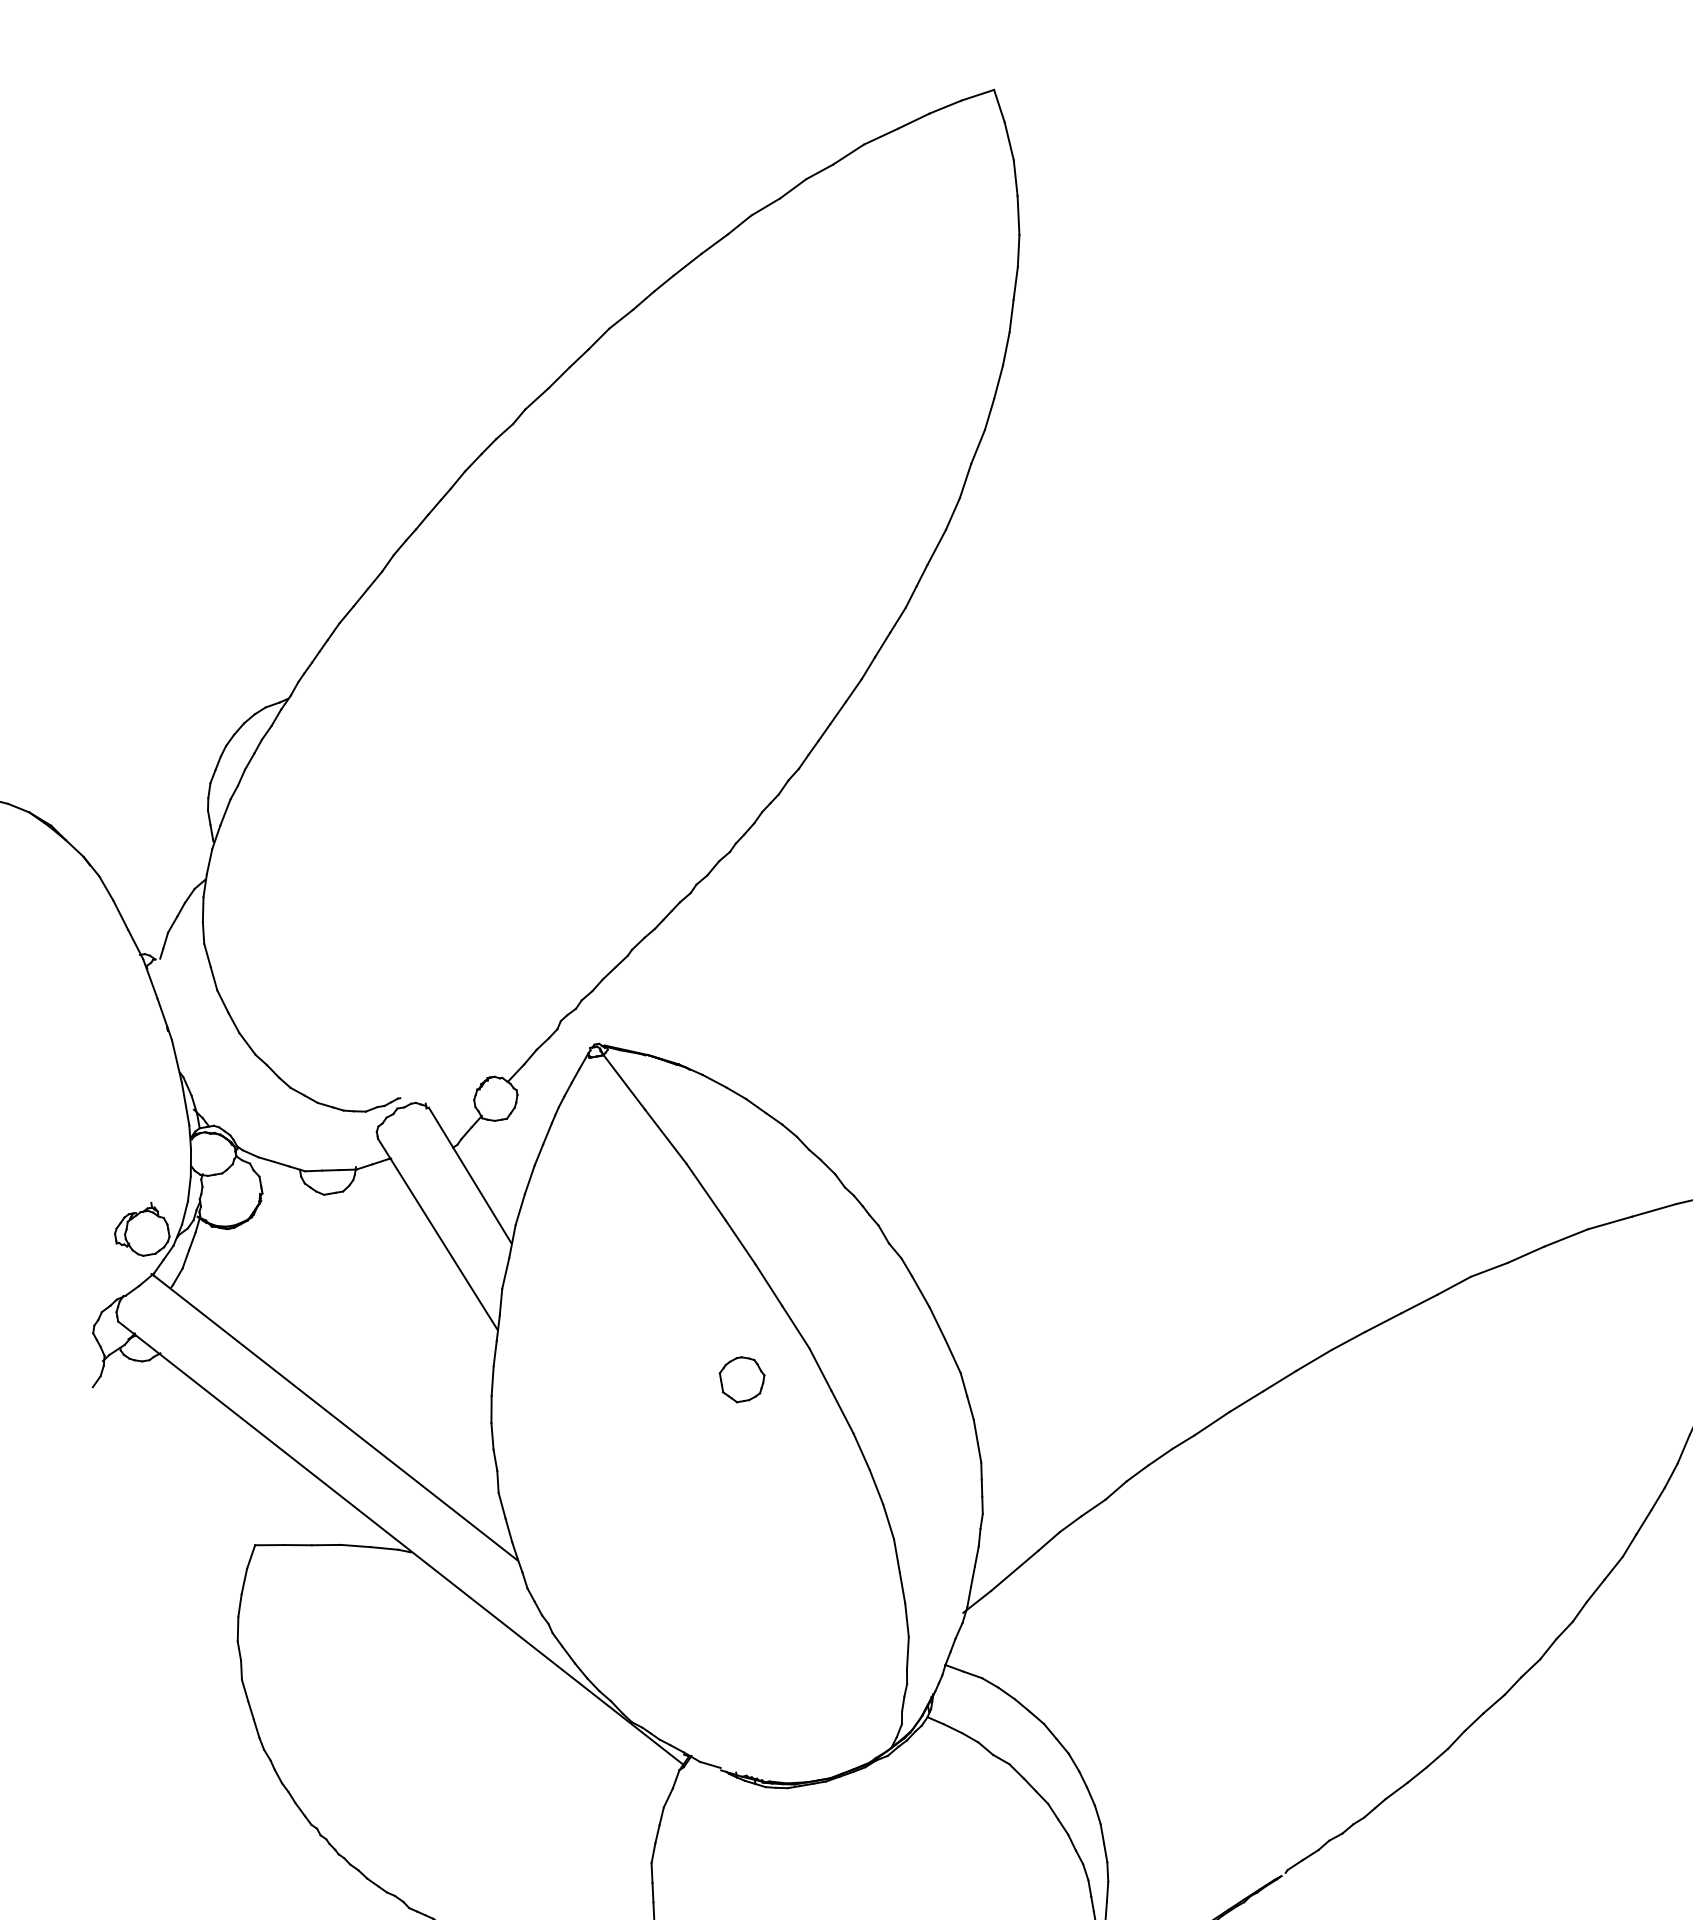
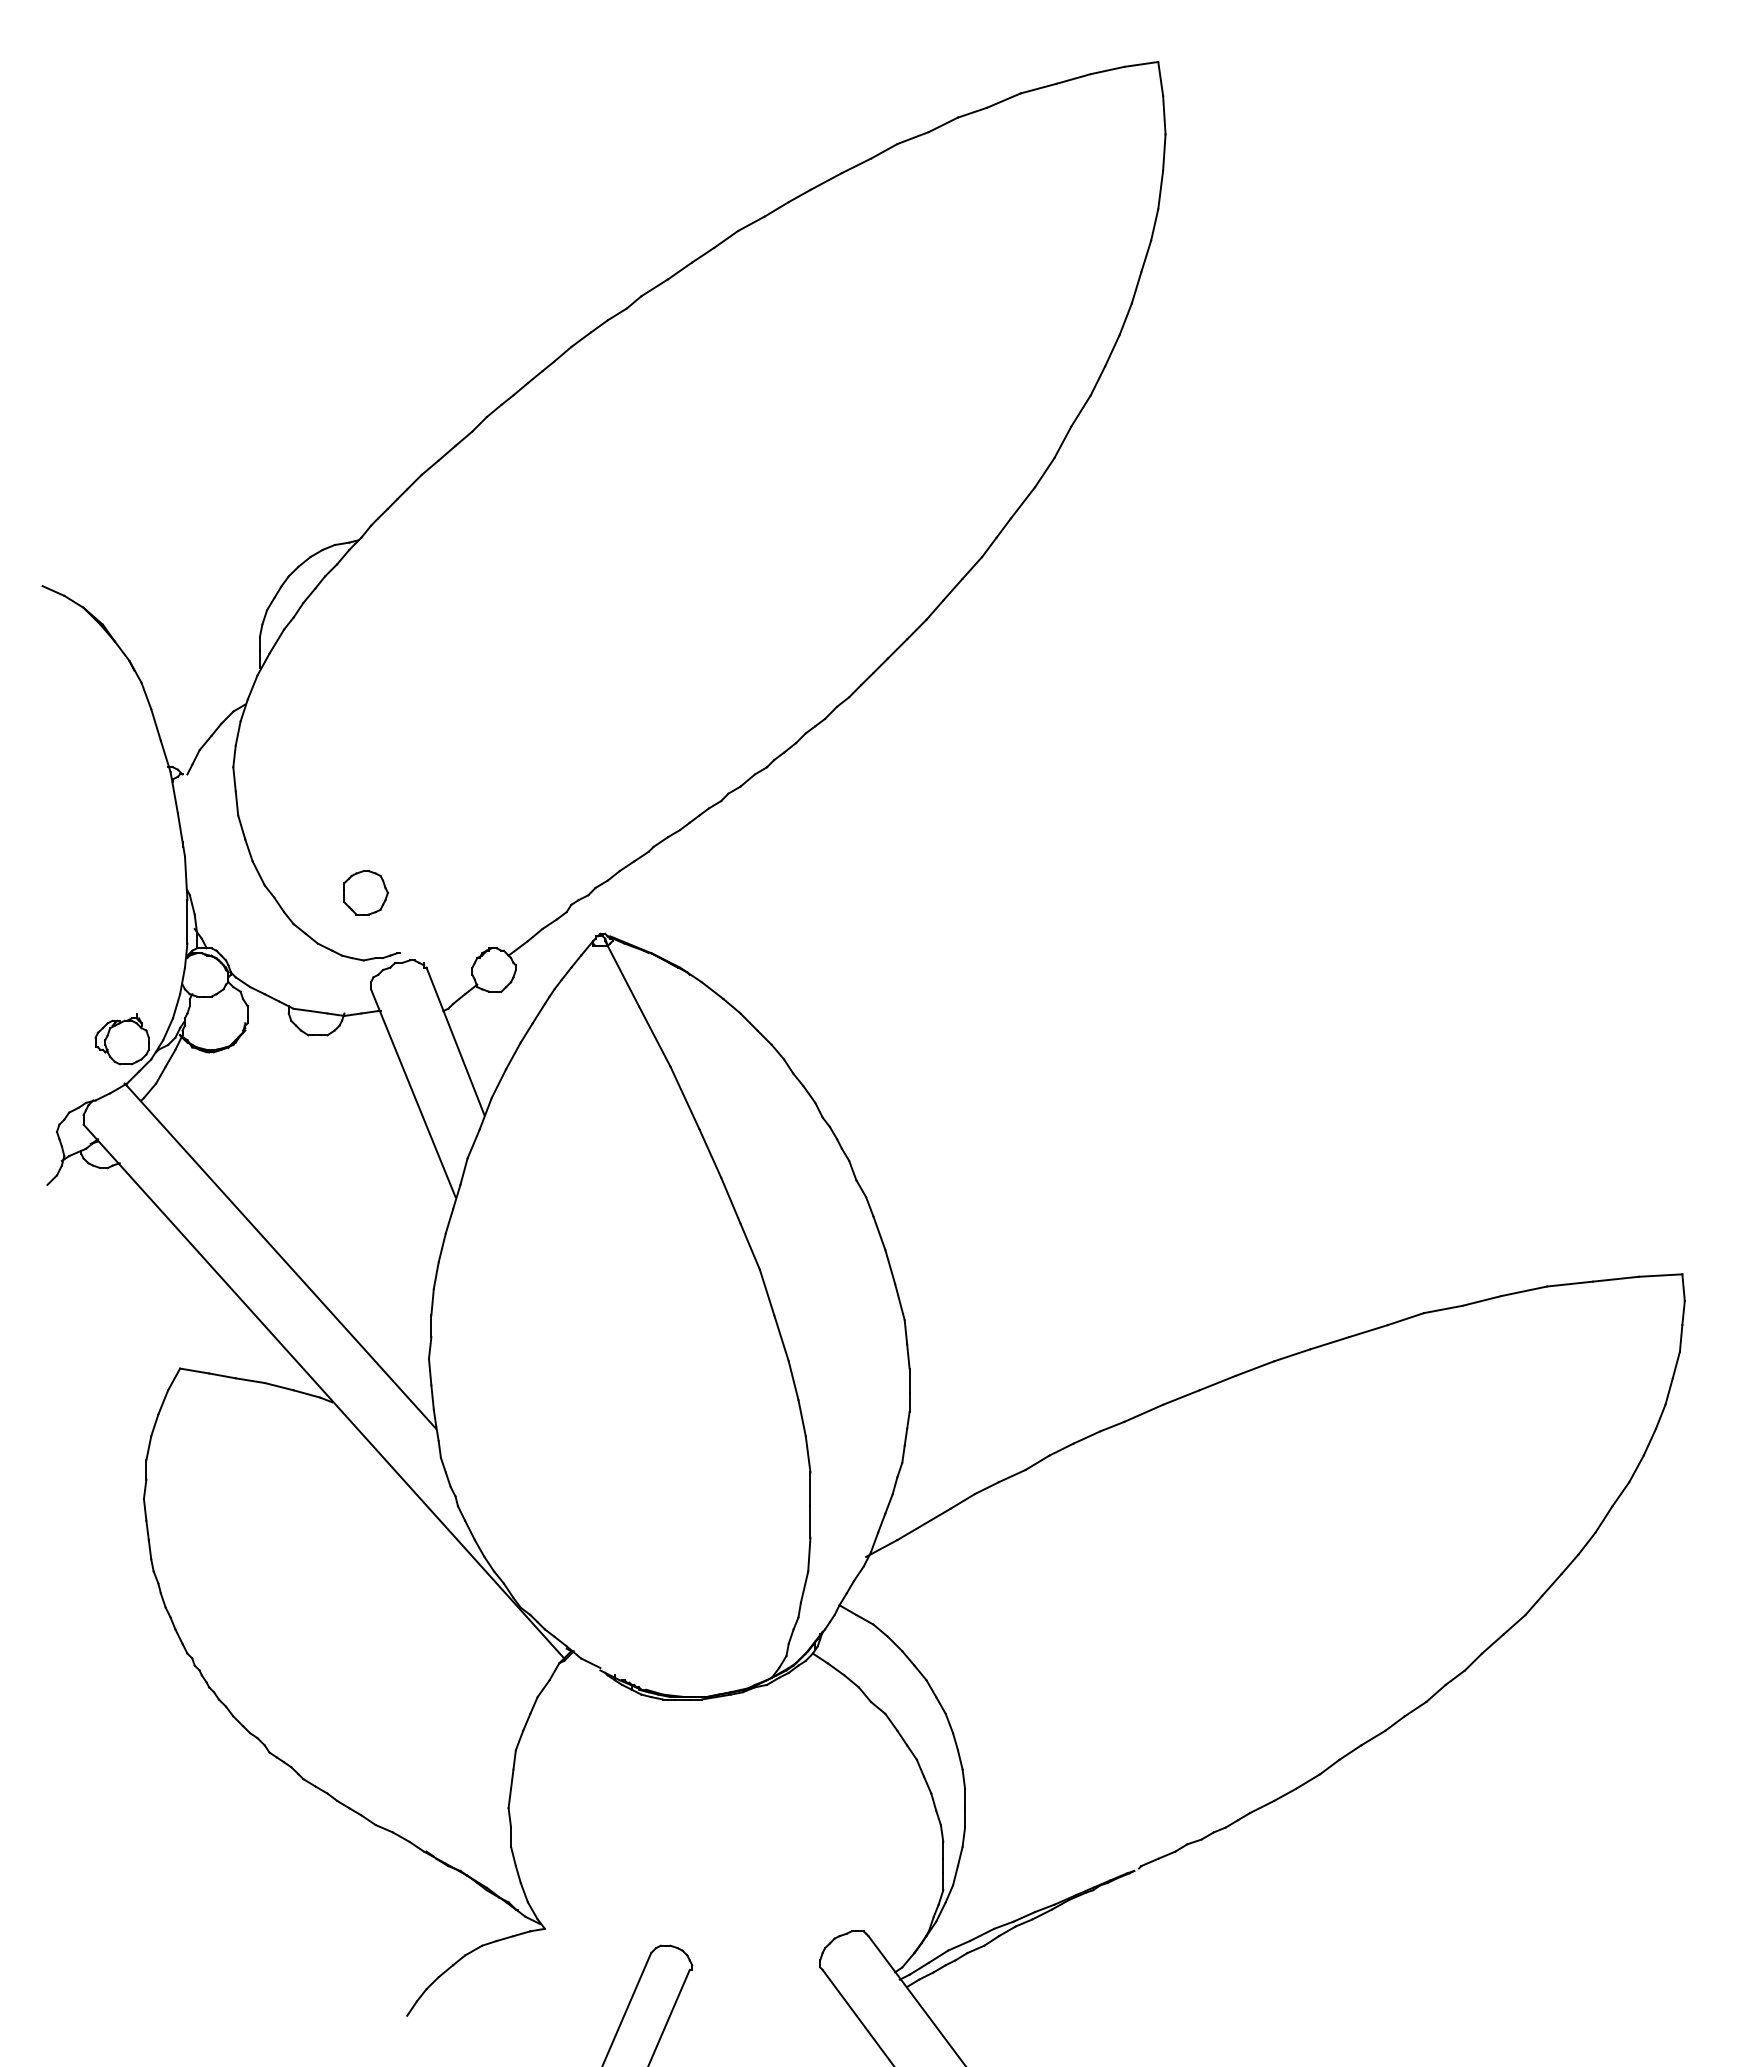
part: (742, 1378) -> (365, 892), moved

